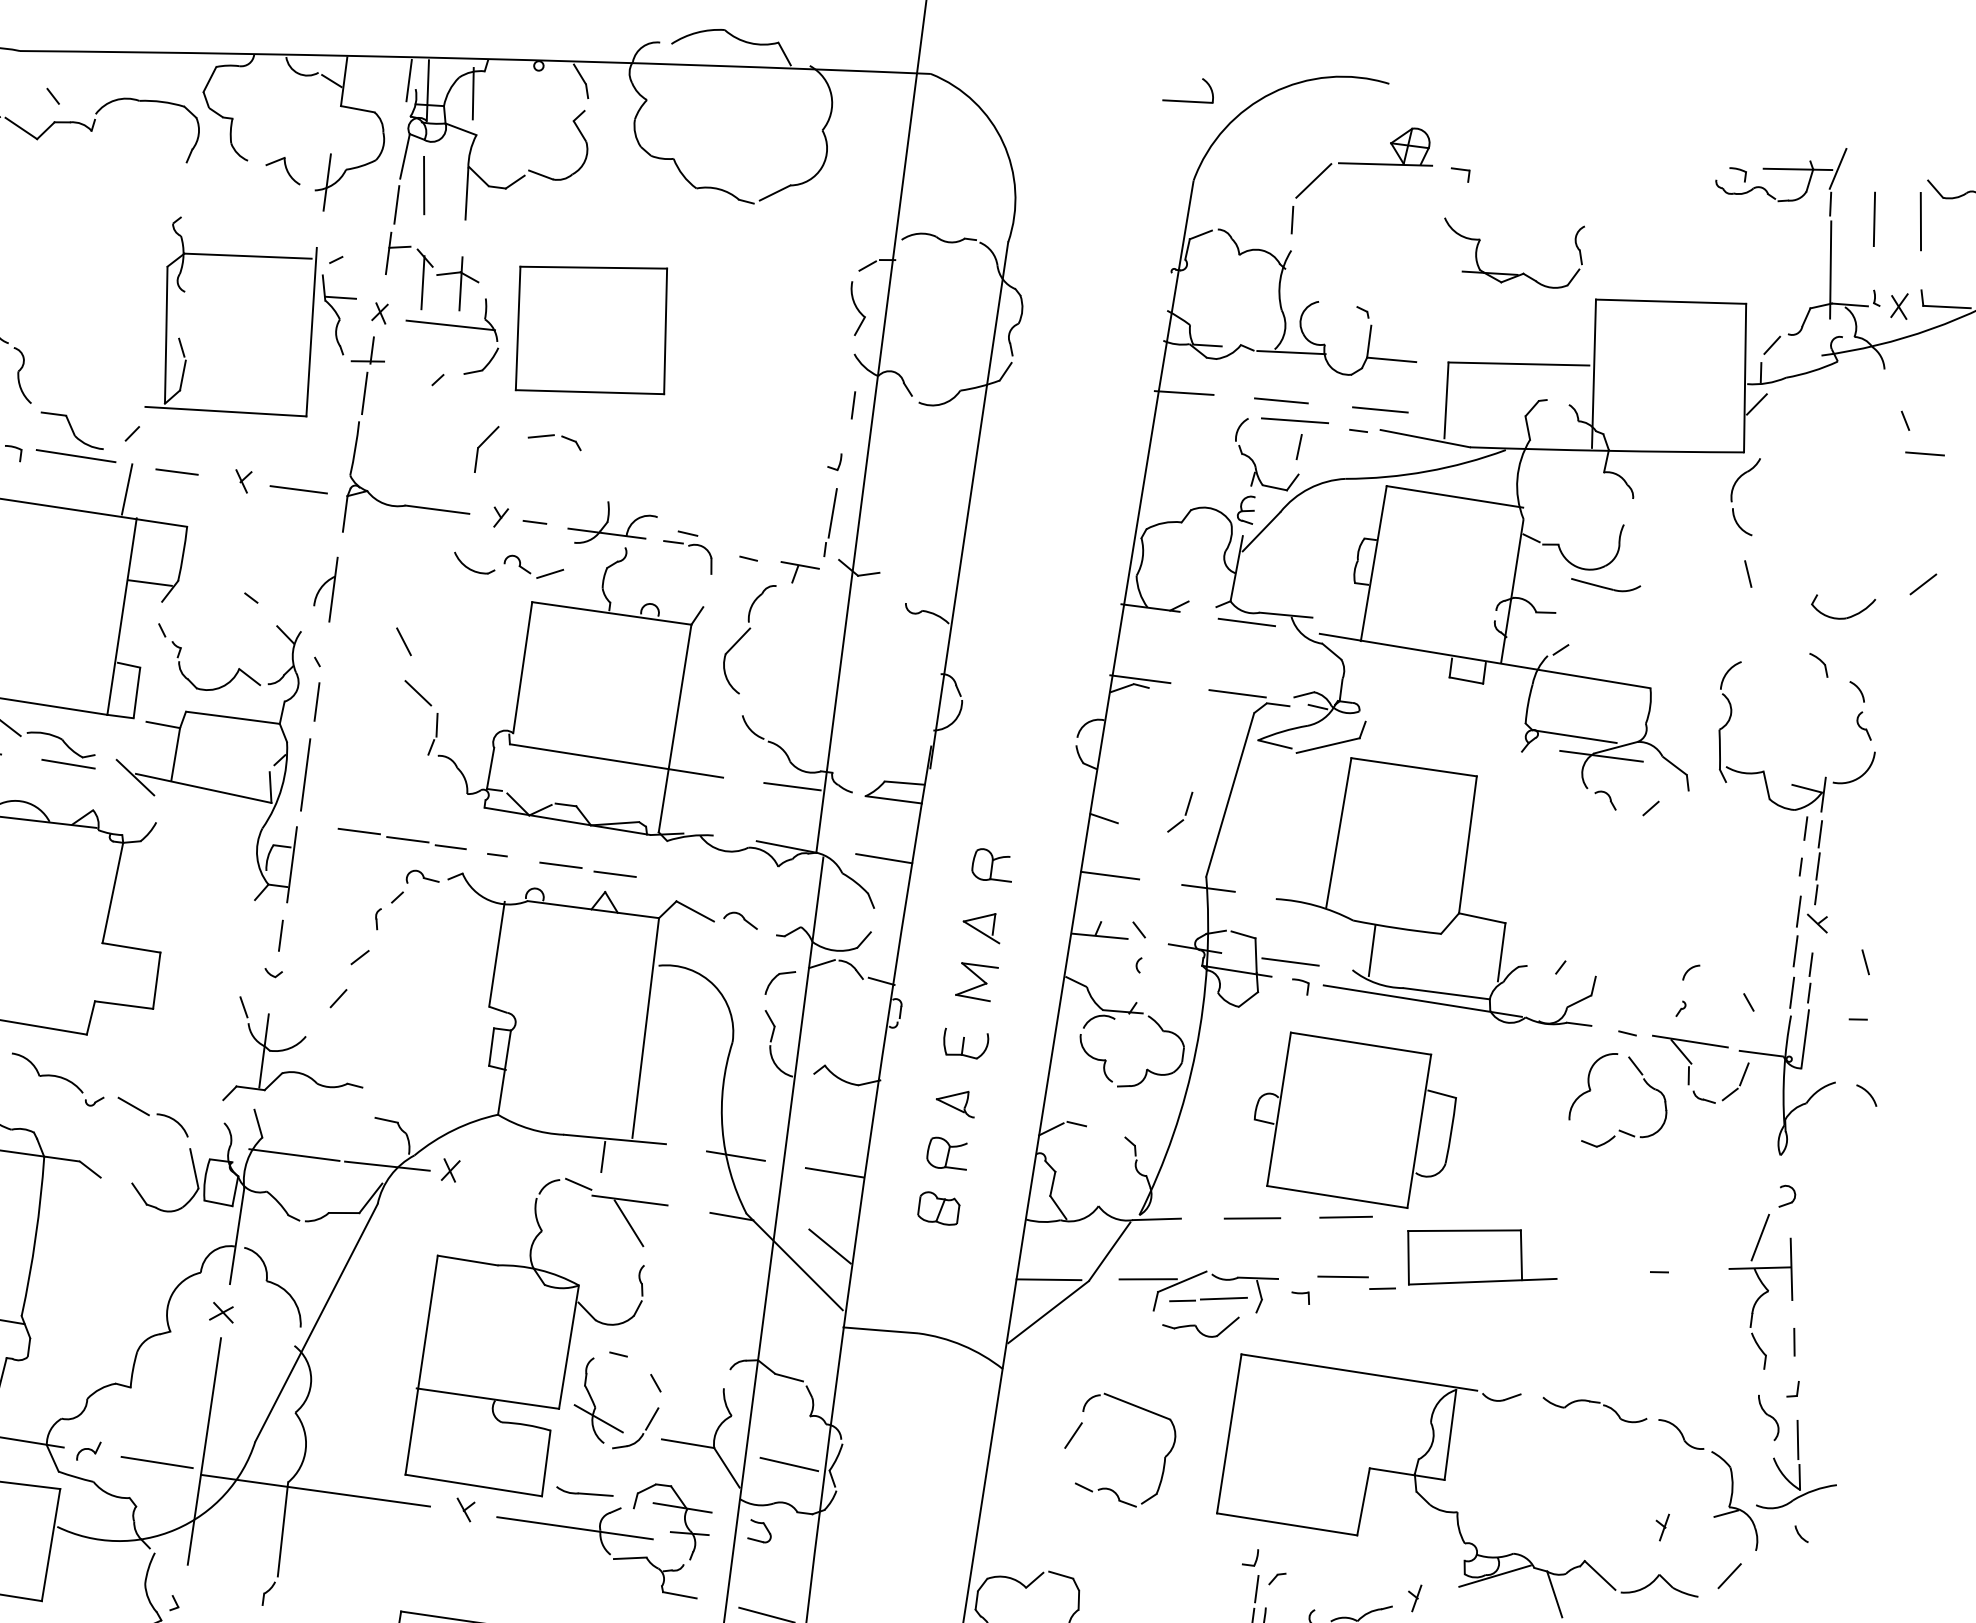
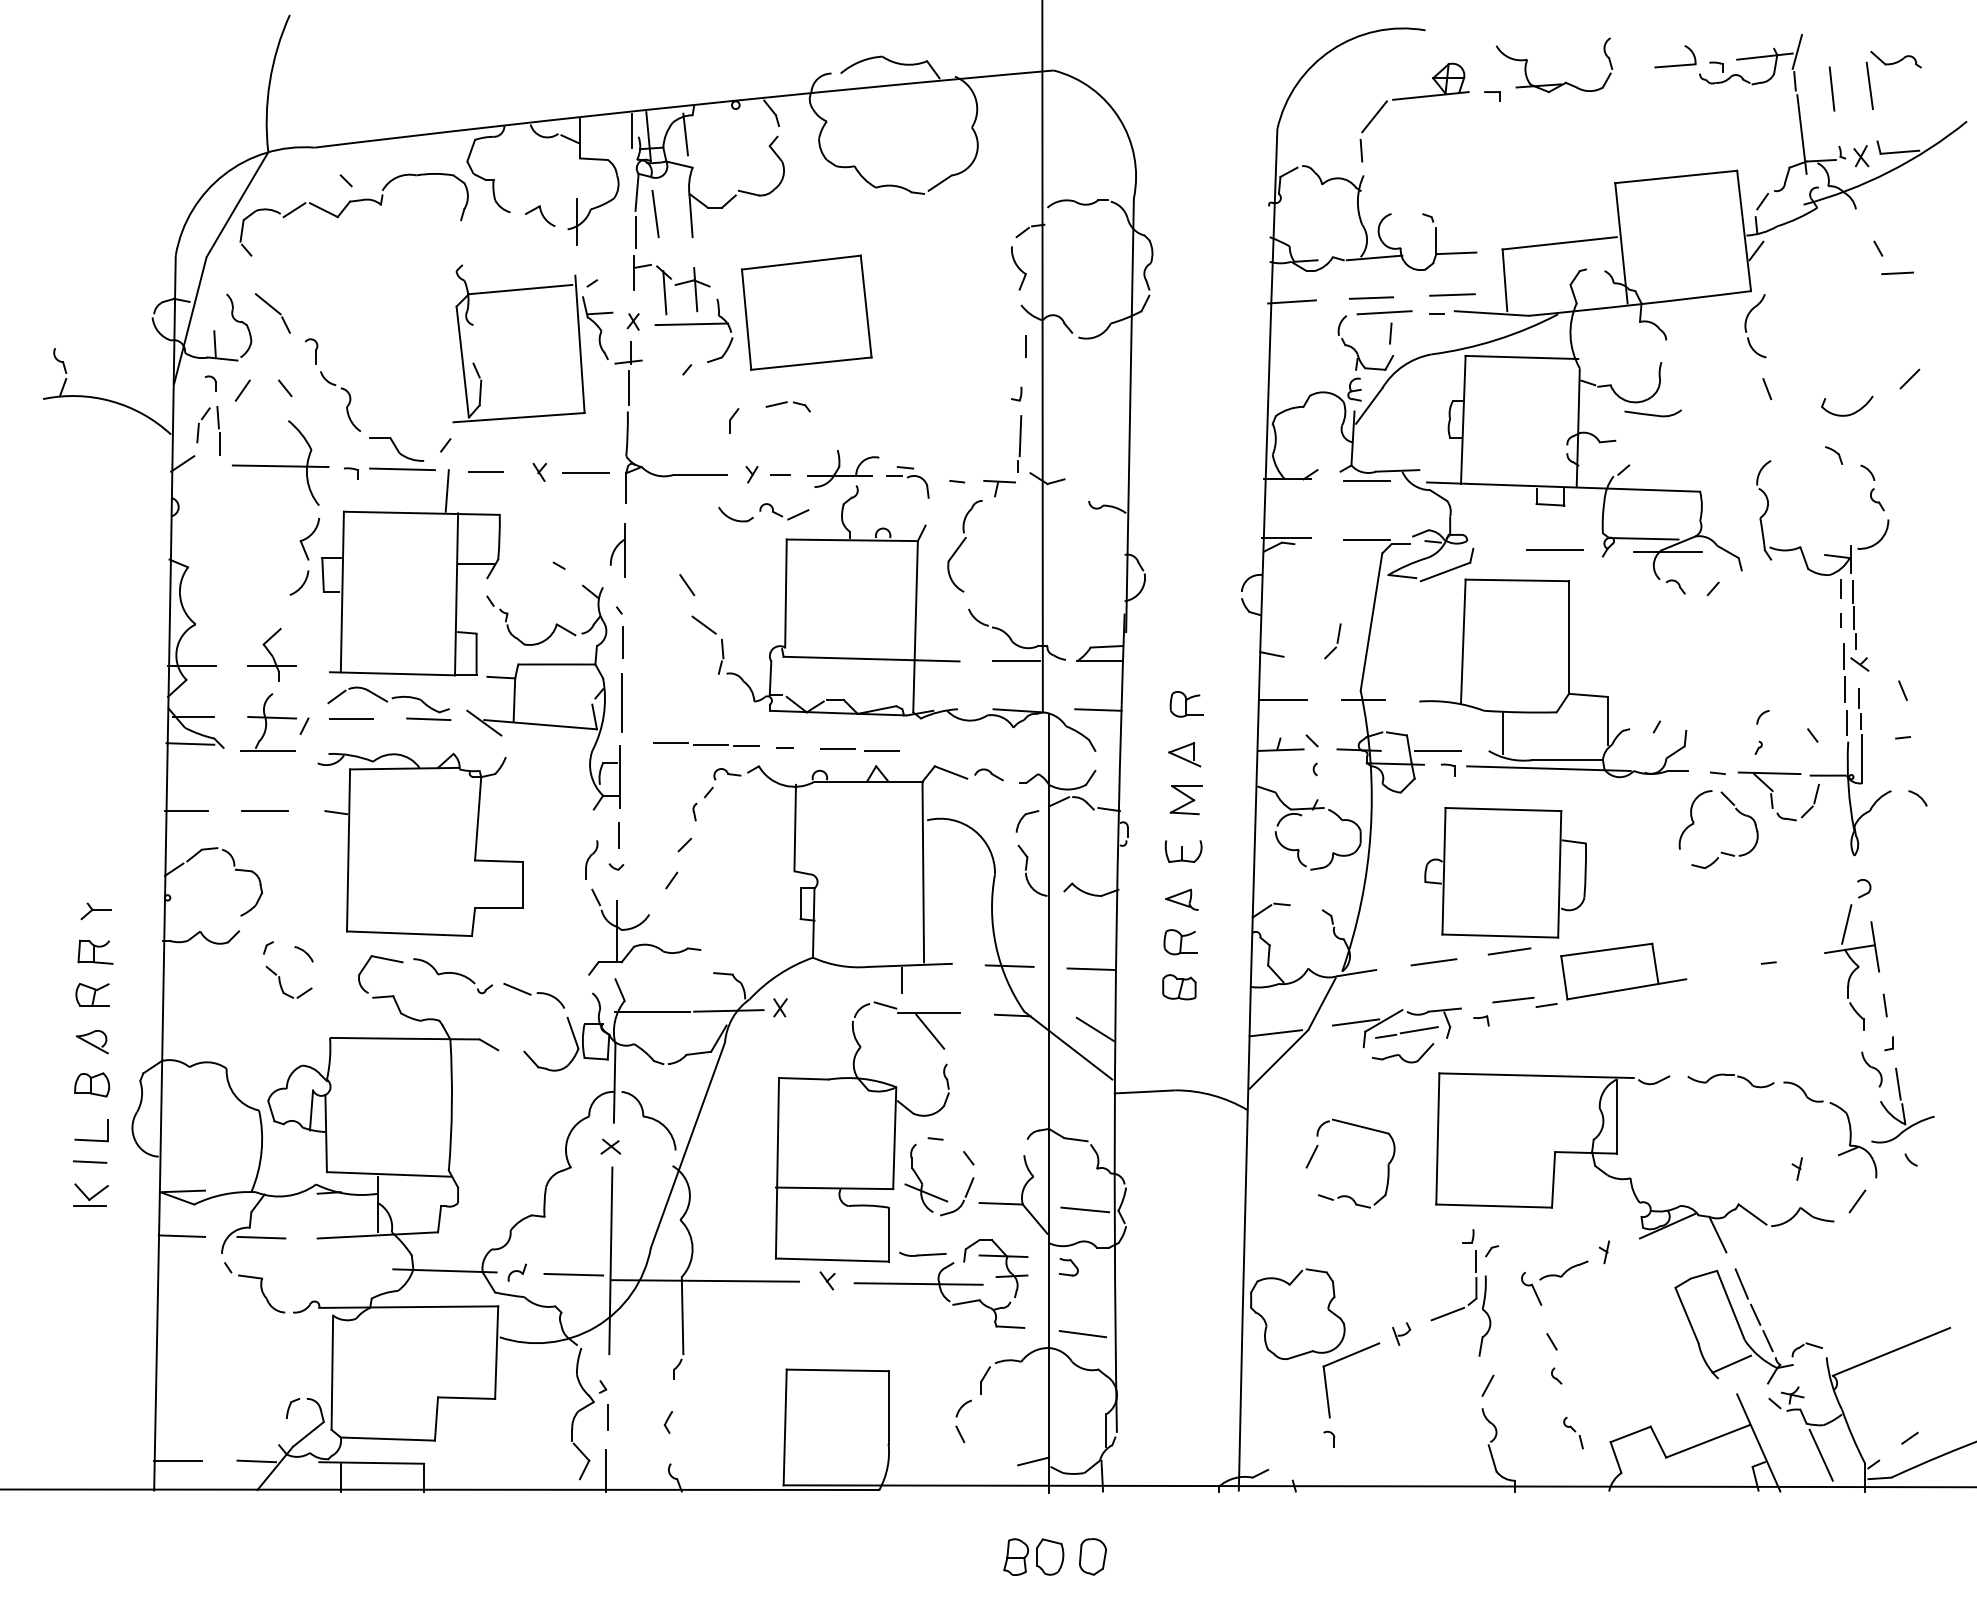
part: (1189, 100) -> (1676, 64), moved
part: (1510, 272) -> (1555, 83), moved
part: (487, 449) -> (734, 420), size x0.62
line: (1464, 736) -> (1554, 550), added
part: (244, 960) -> (591, 859), added

